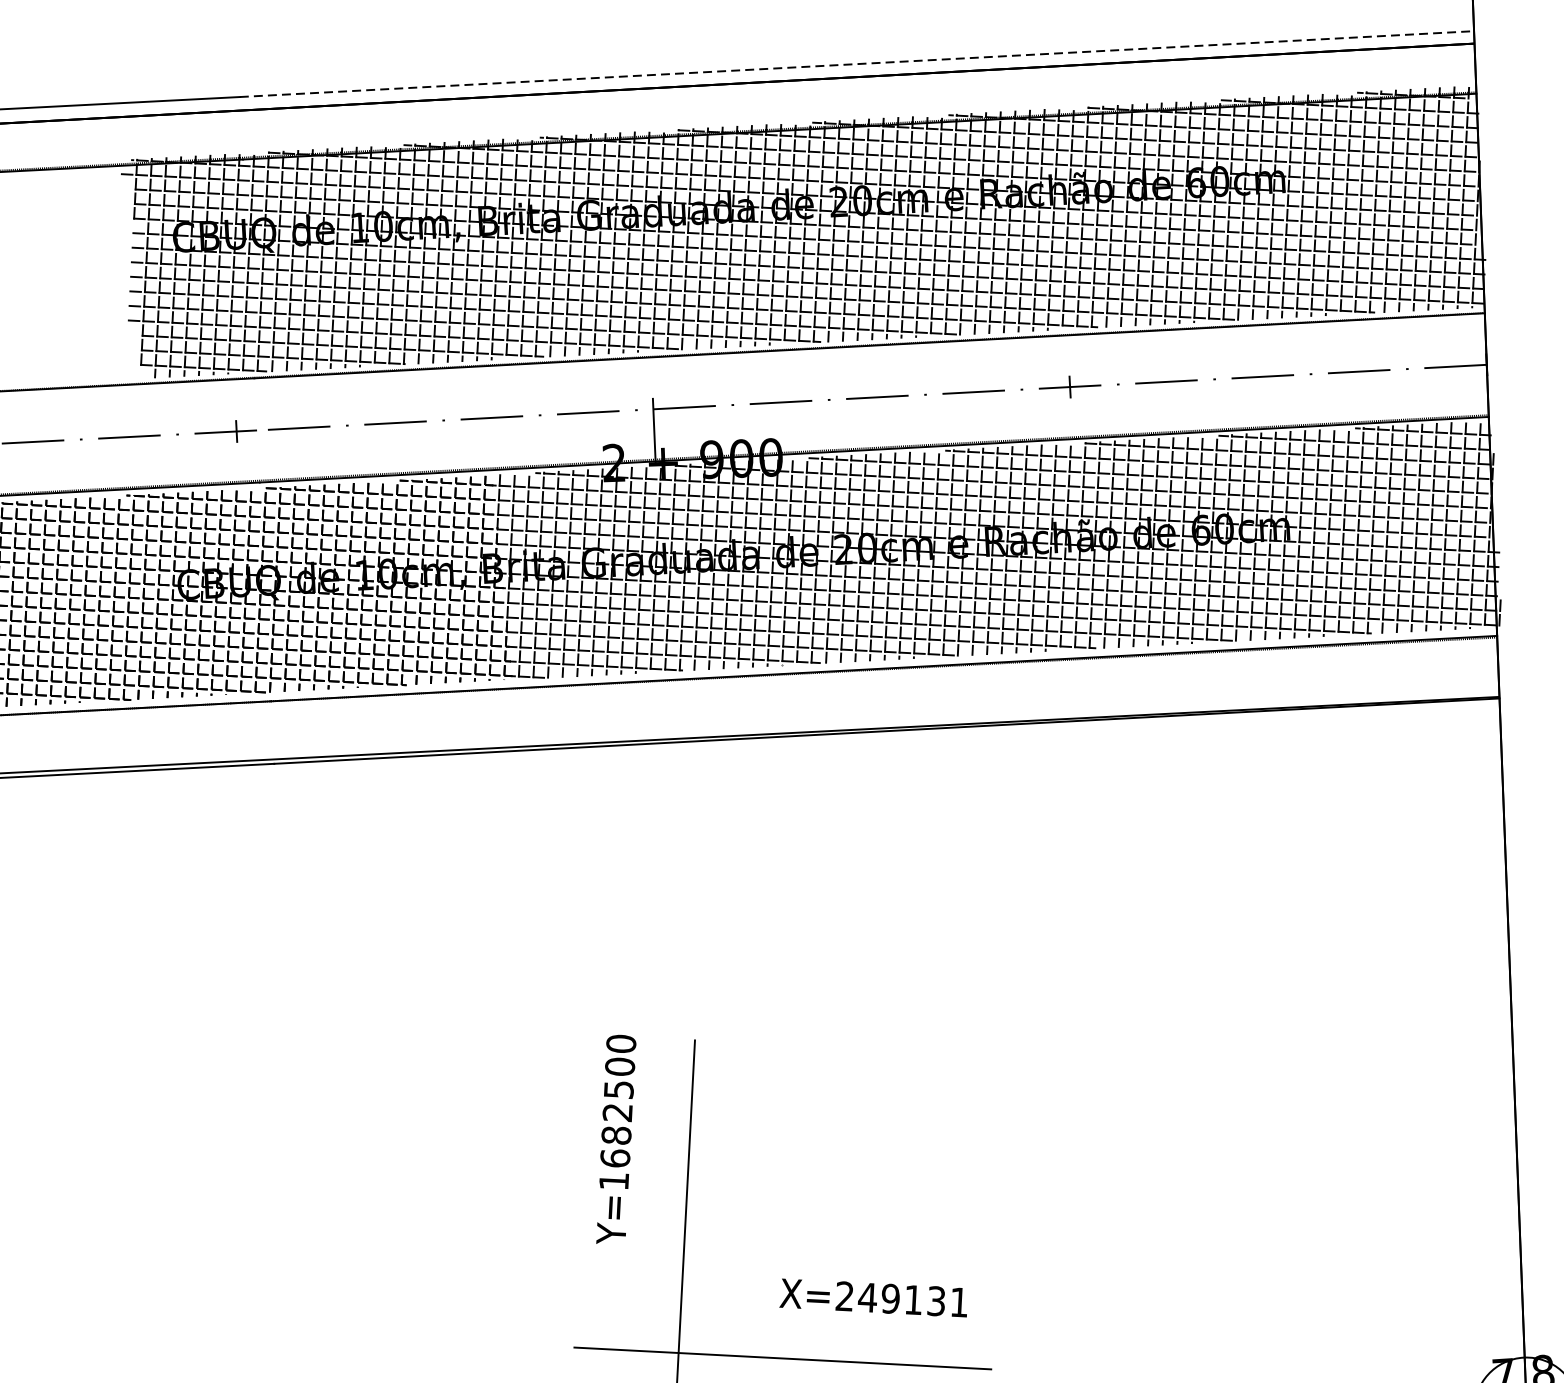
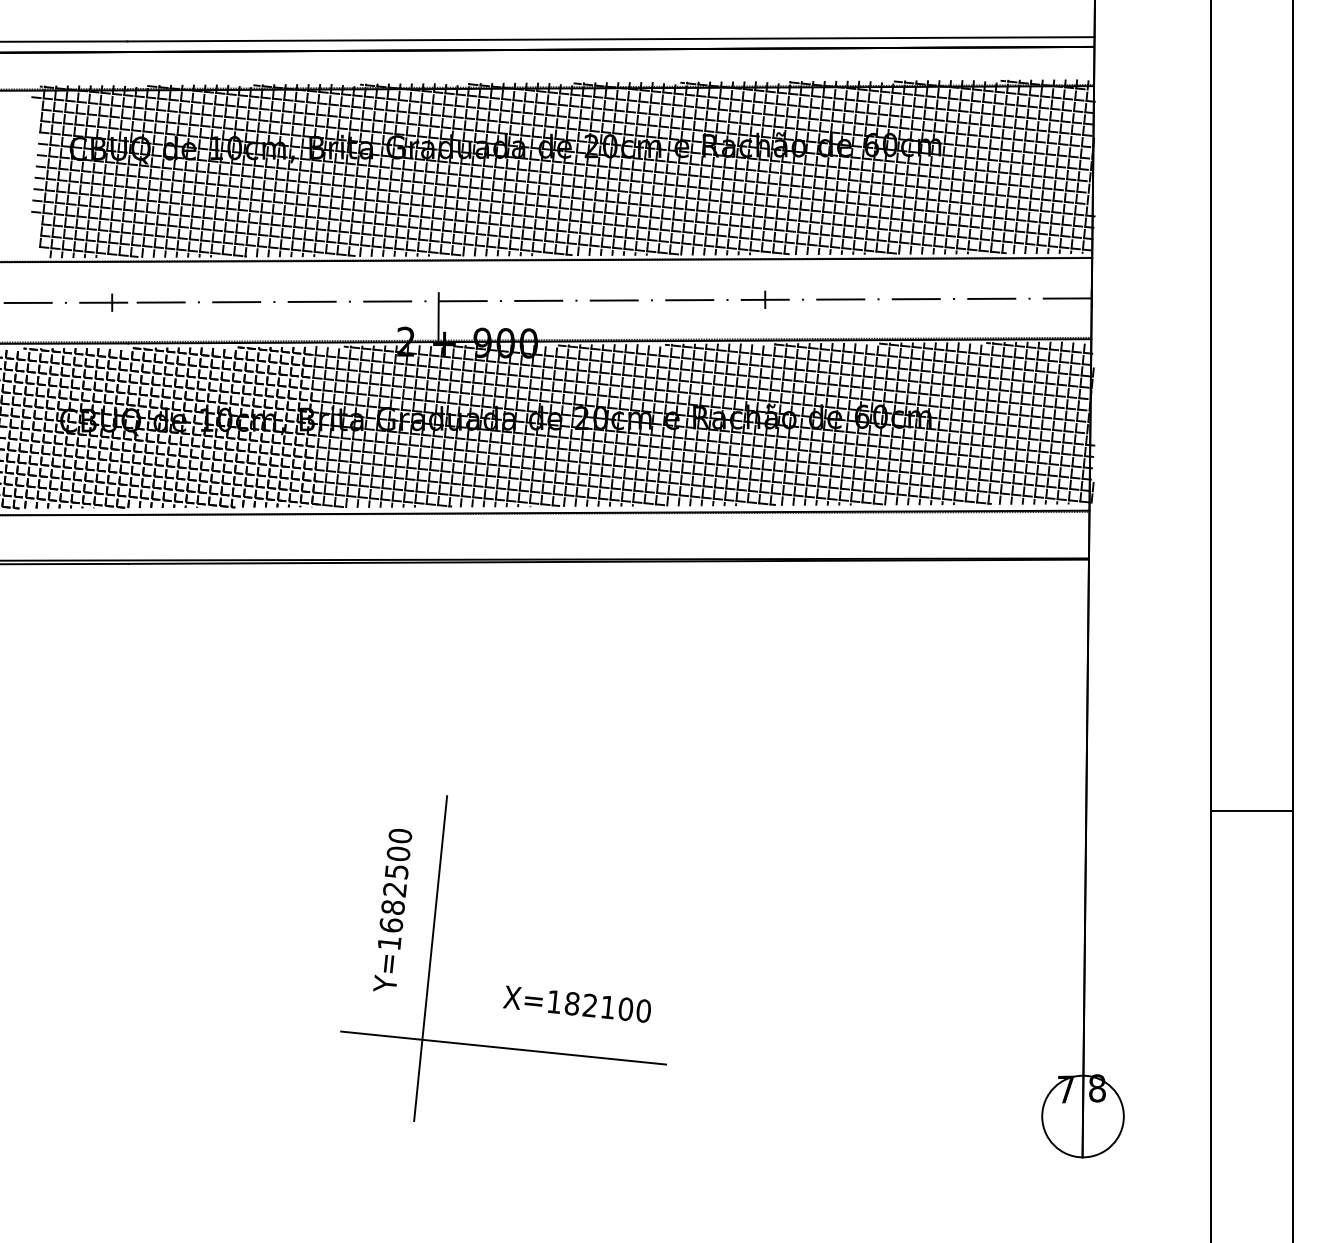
line: (857, 64) -> (611, 39), dashed -> solid
text: (615, 1138) -> (392, 909), moved
text: (901, 1299) -> (598, 1006), X=249131 -> X=182100

